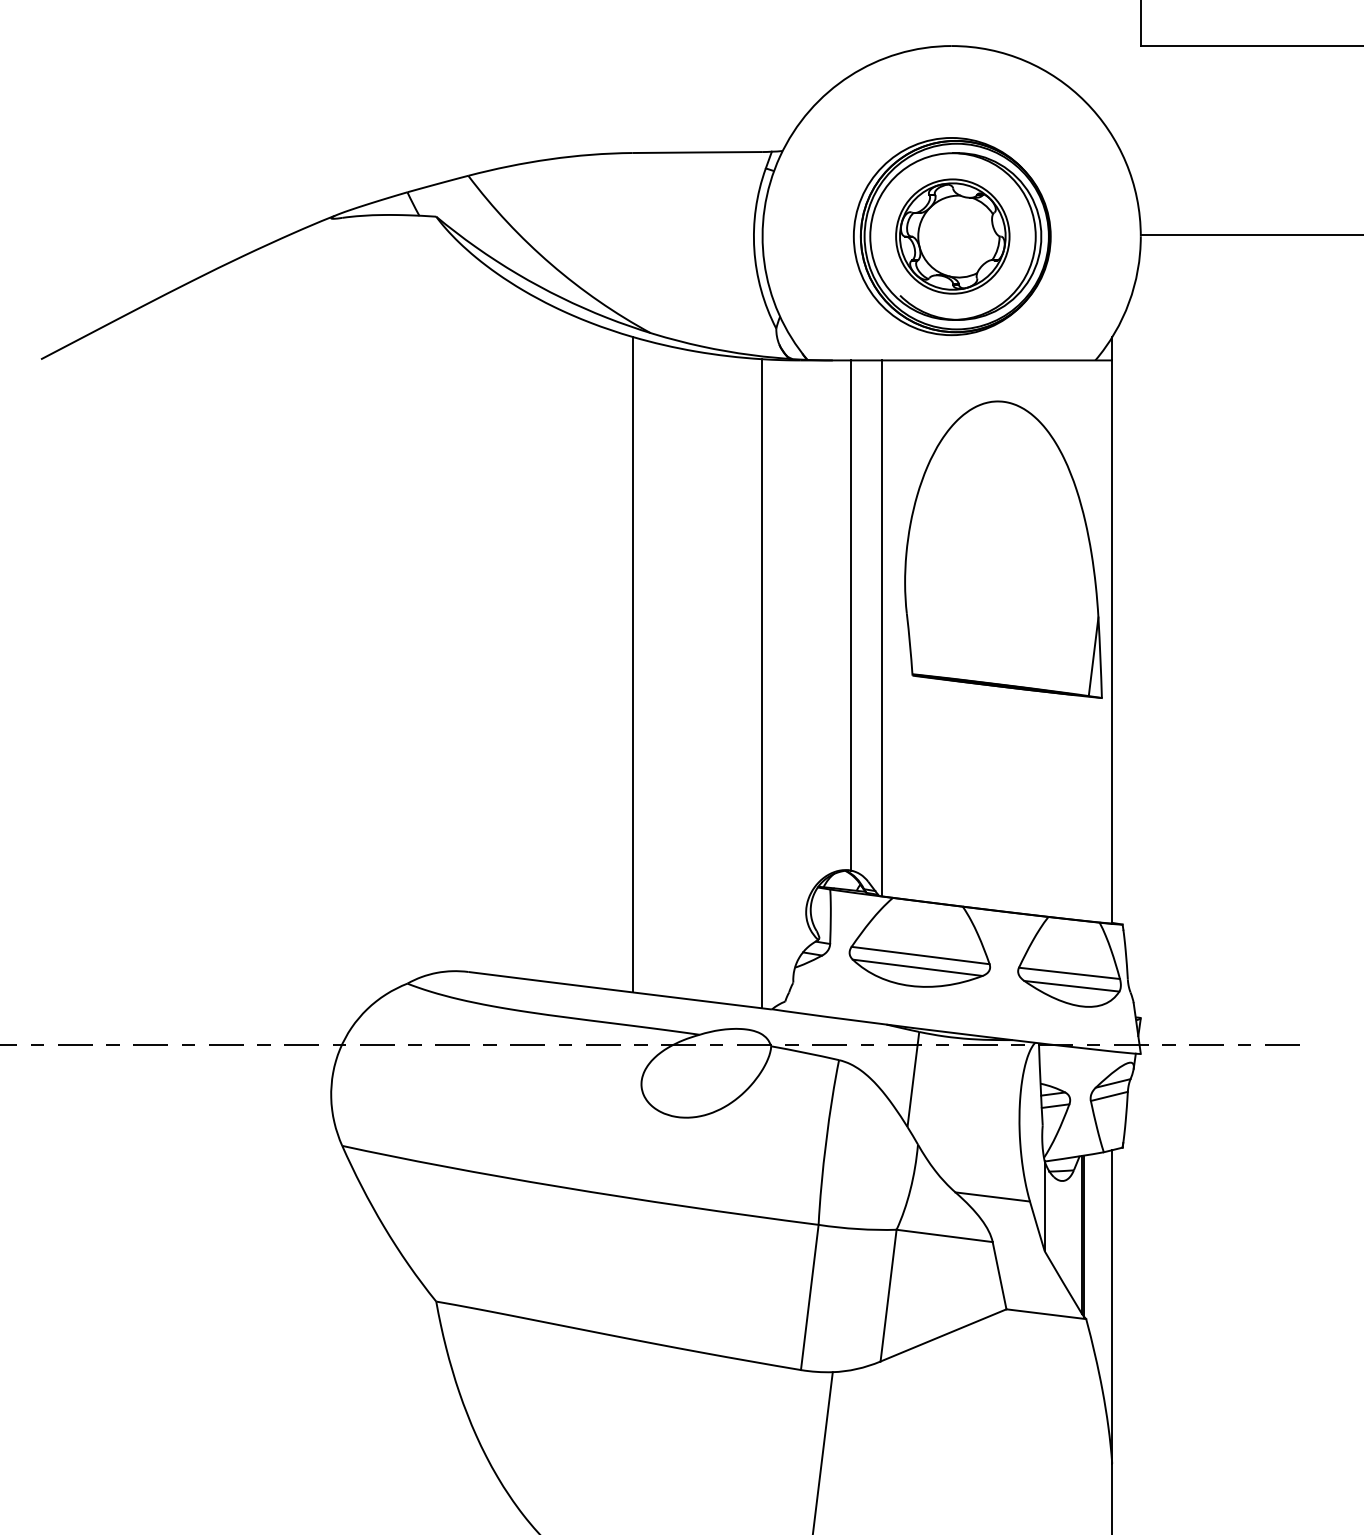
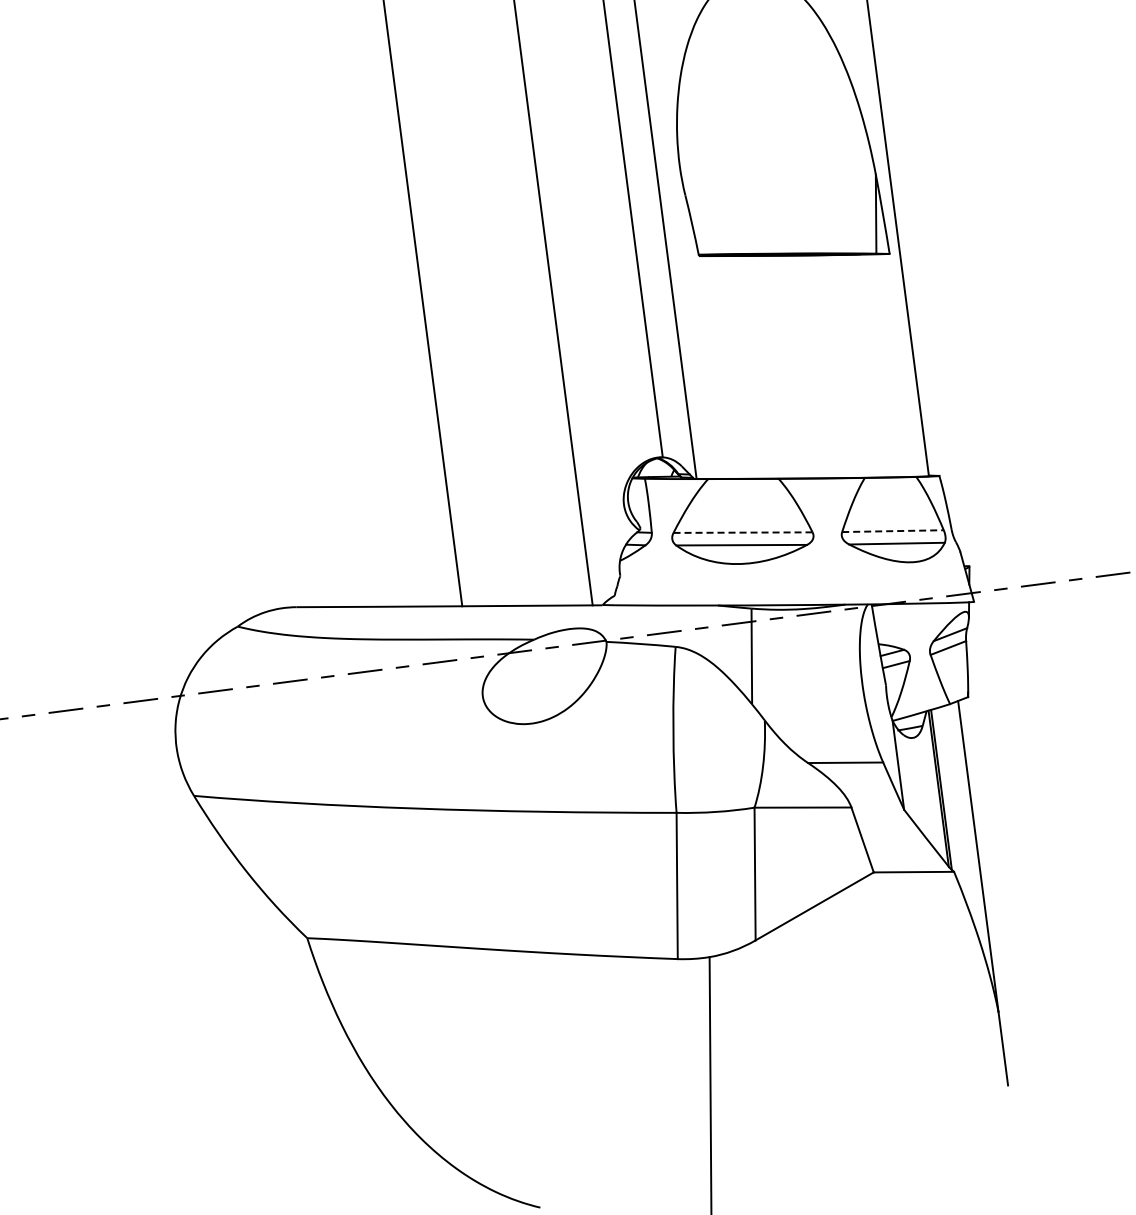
line: (920, 955) -> (742, 532), solid -> dashed
line: (1069, 973) -> (892, 531), solid -> dashed

